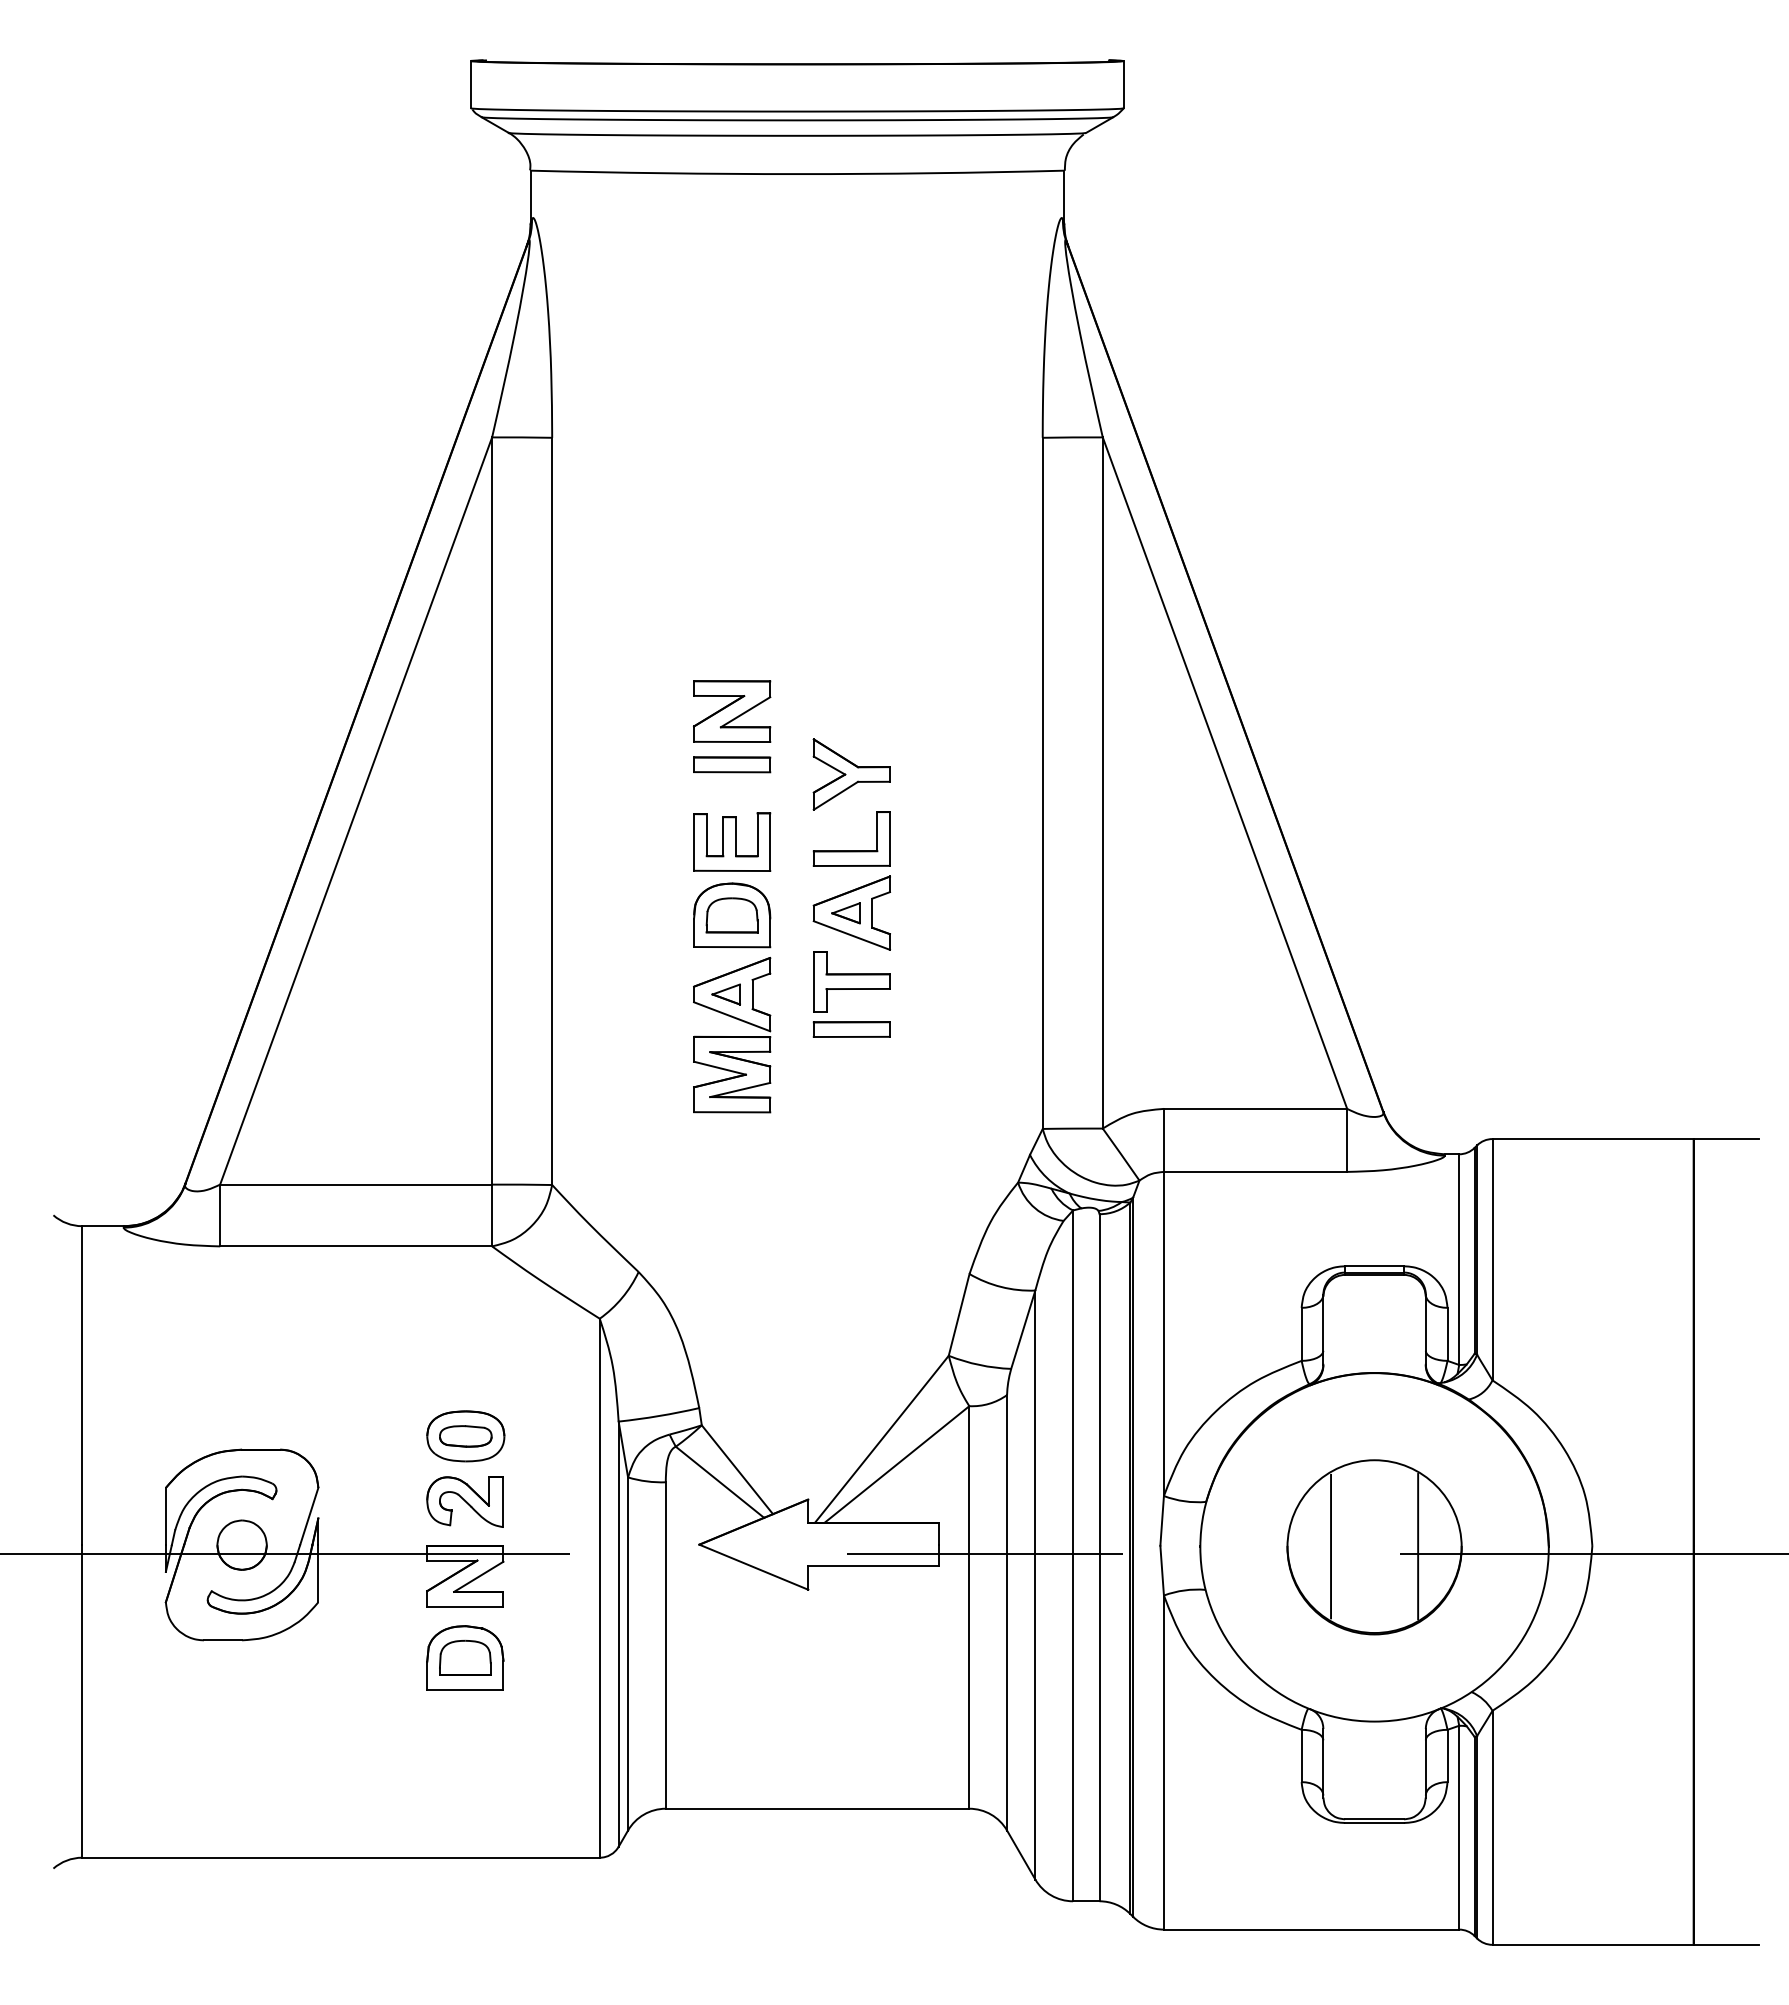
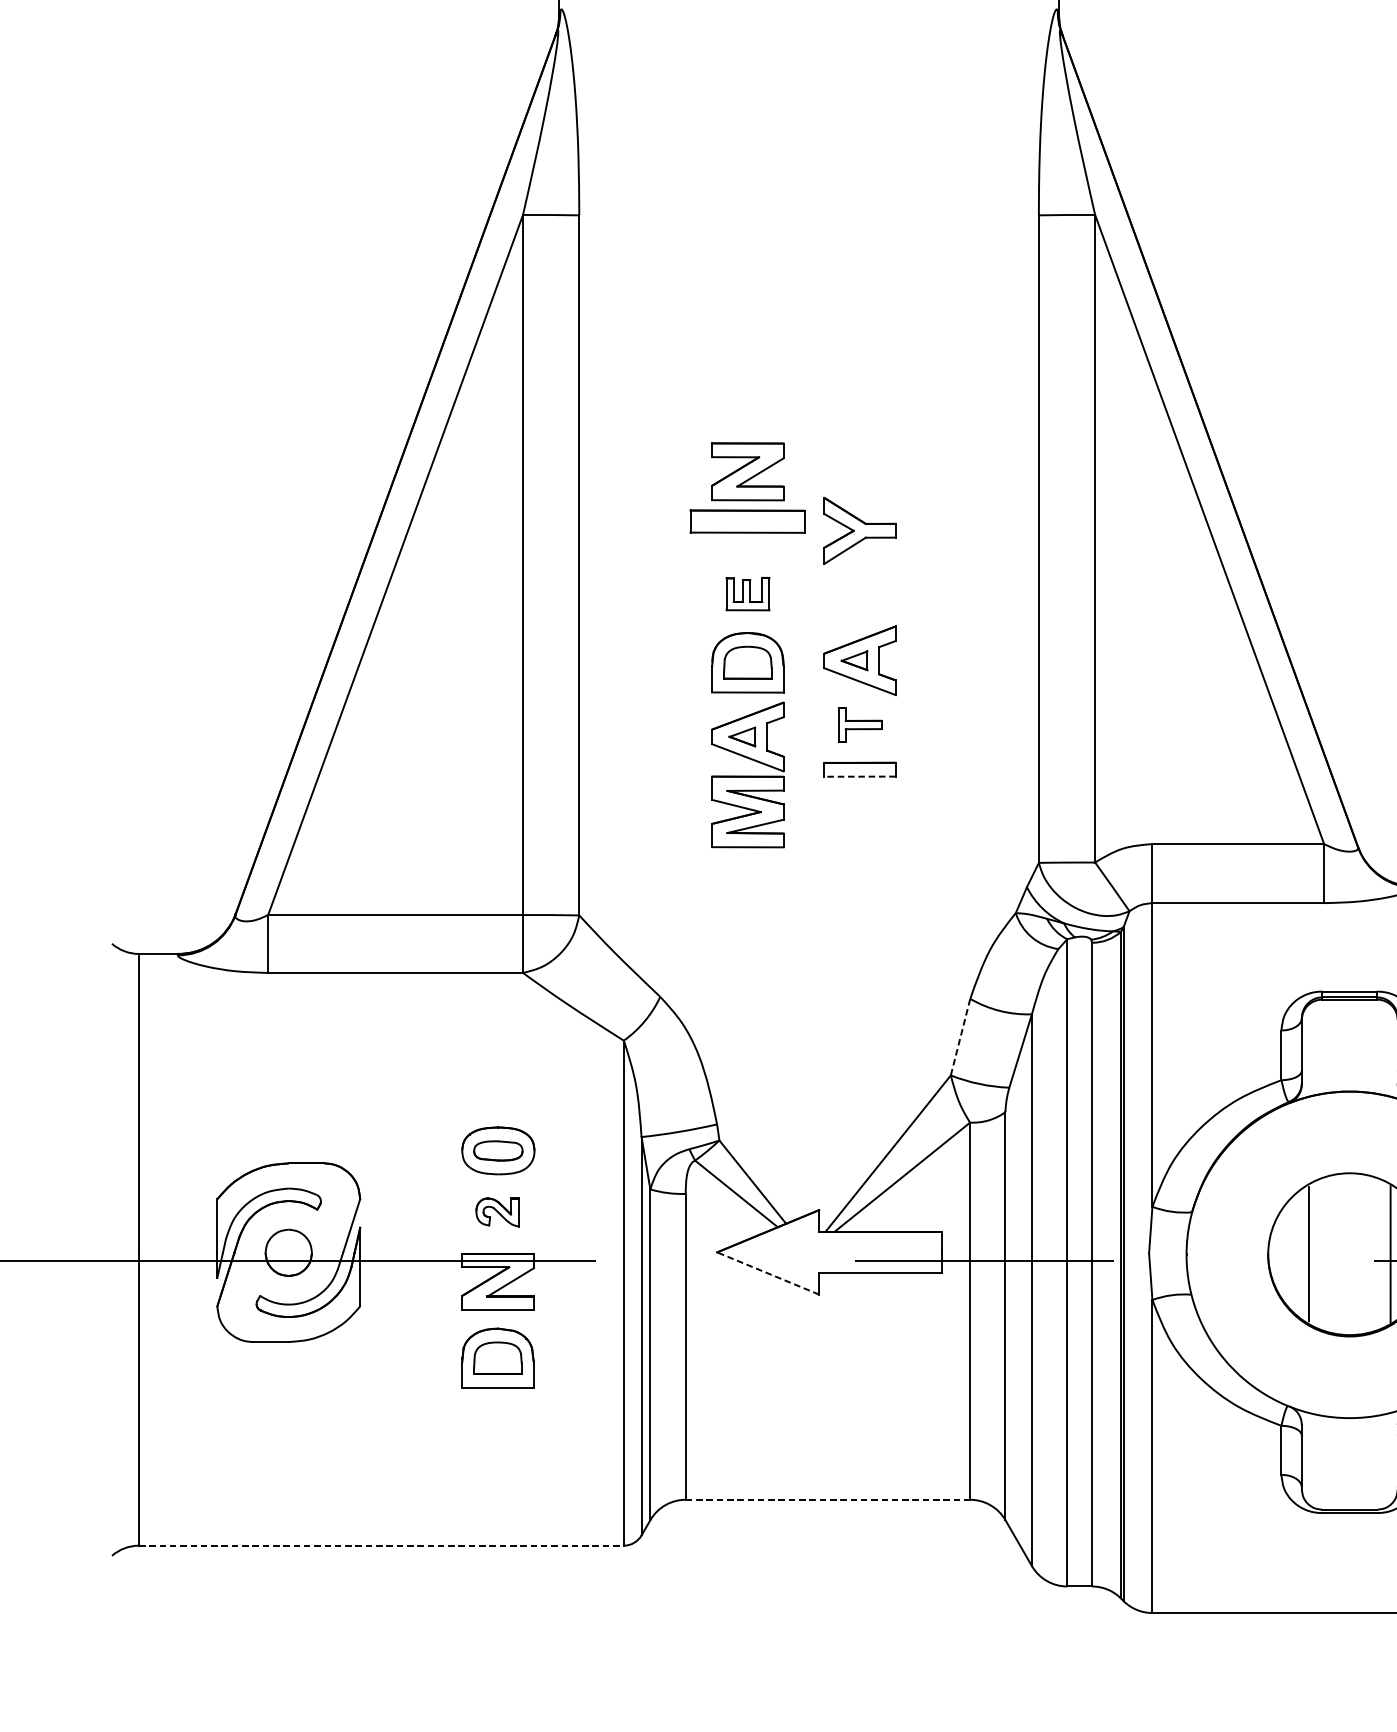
part: (732, 764) -> (748, 521), size x1.6
part: (732, 841) -> (748, 593), size x0.6
part: (851, 850) -> (859, 602), removed
part: (851, 981) -> (859, 724), size x0.6
line: (851, 1036) -> (859, 776), solid -> dashed
line: (959, 1314) -> (960, 1036), solid -> dashed
part: (464, 1501) -> (497, 1211), size x0.6
line: (753, 1567) -> (767, 1273), solid -> dashed
line: (817, 1808) -> (827, 1499), solid -> dashed
line: (341, 1857) -> (381, 1545), solid -> dashed

